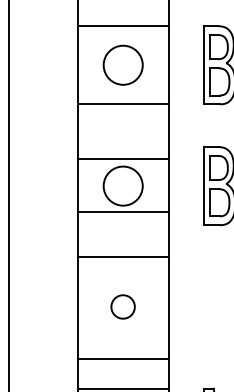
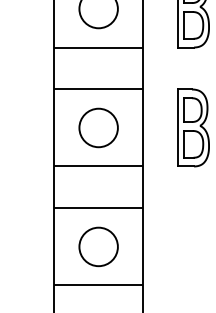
line: (122, 159) -> (97, 89), moved
line: (122, 212) -> (97, 166), moved
line: (122, 256) -> (97, 208), moved
circle: (122, 306) -> (97, 246), size x1.67
line: (122, 359) -> (97, 285), moved

